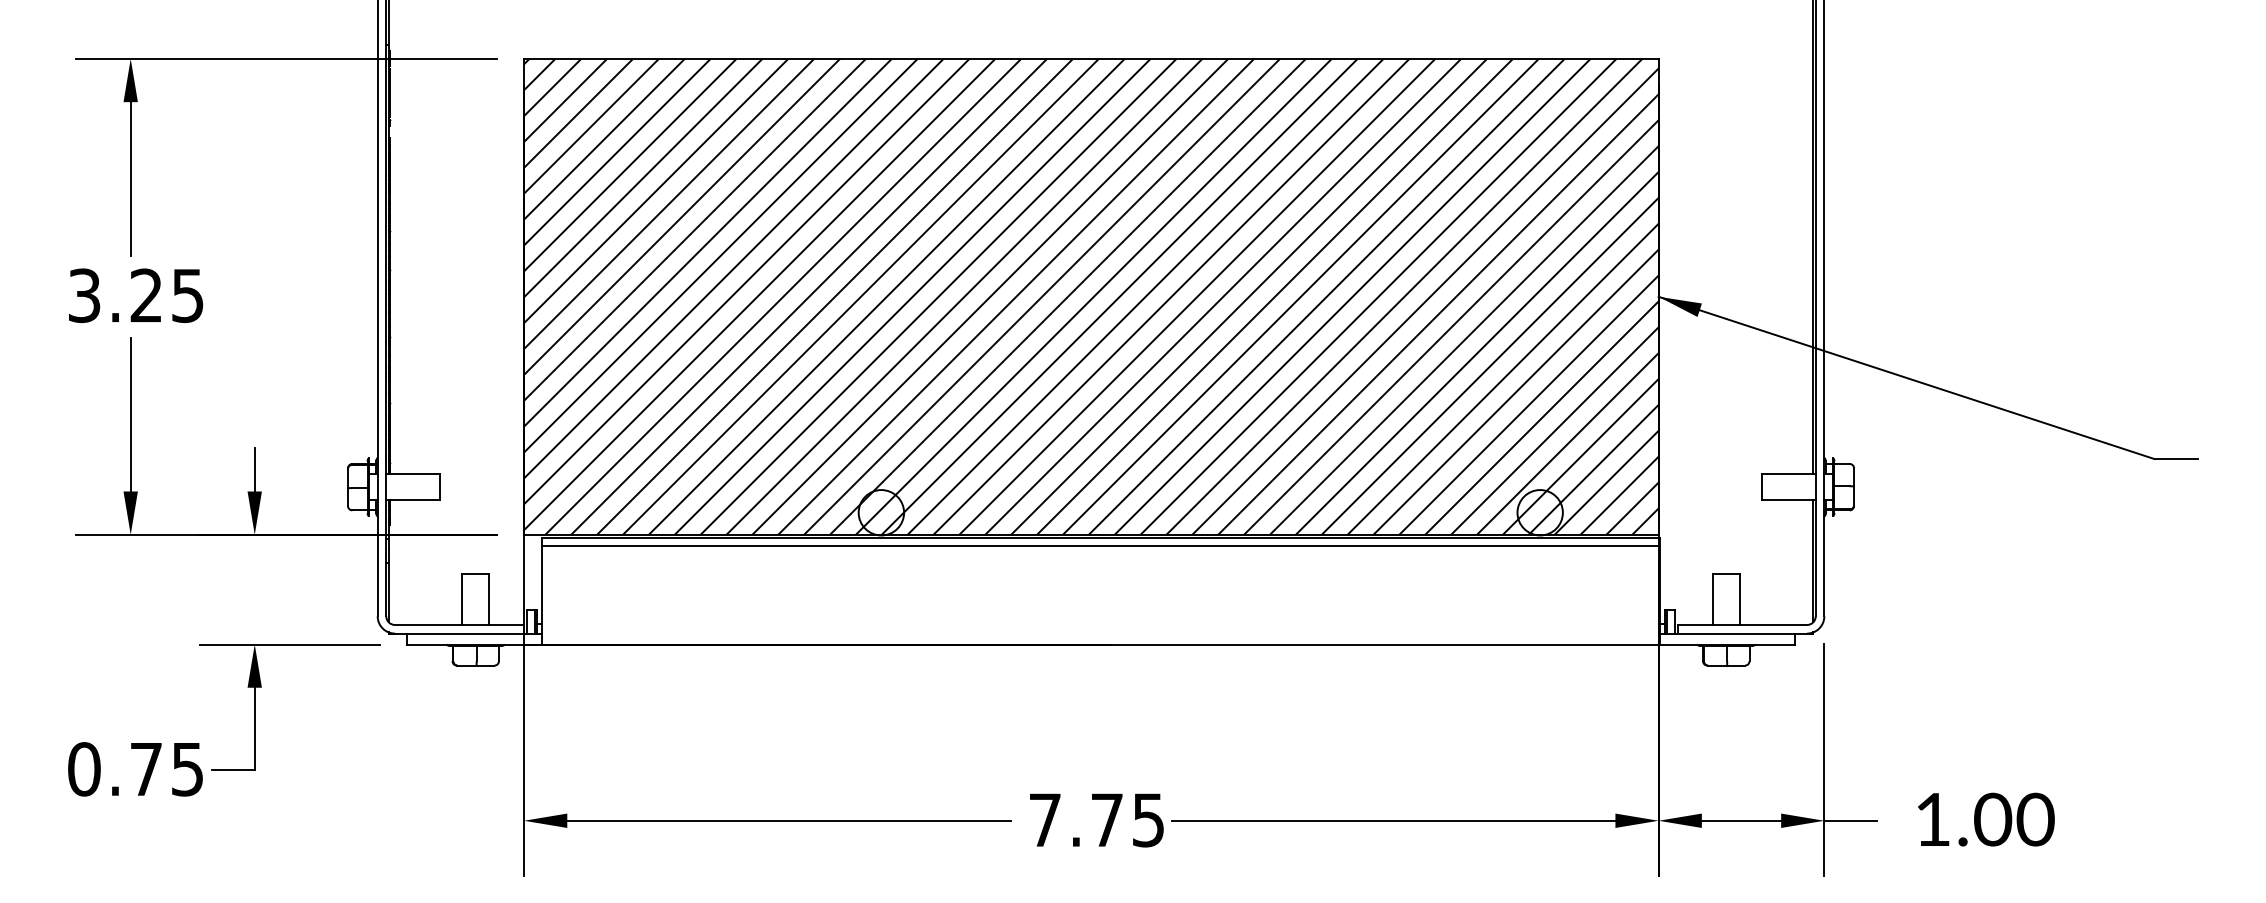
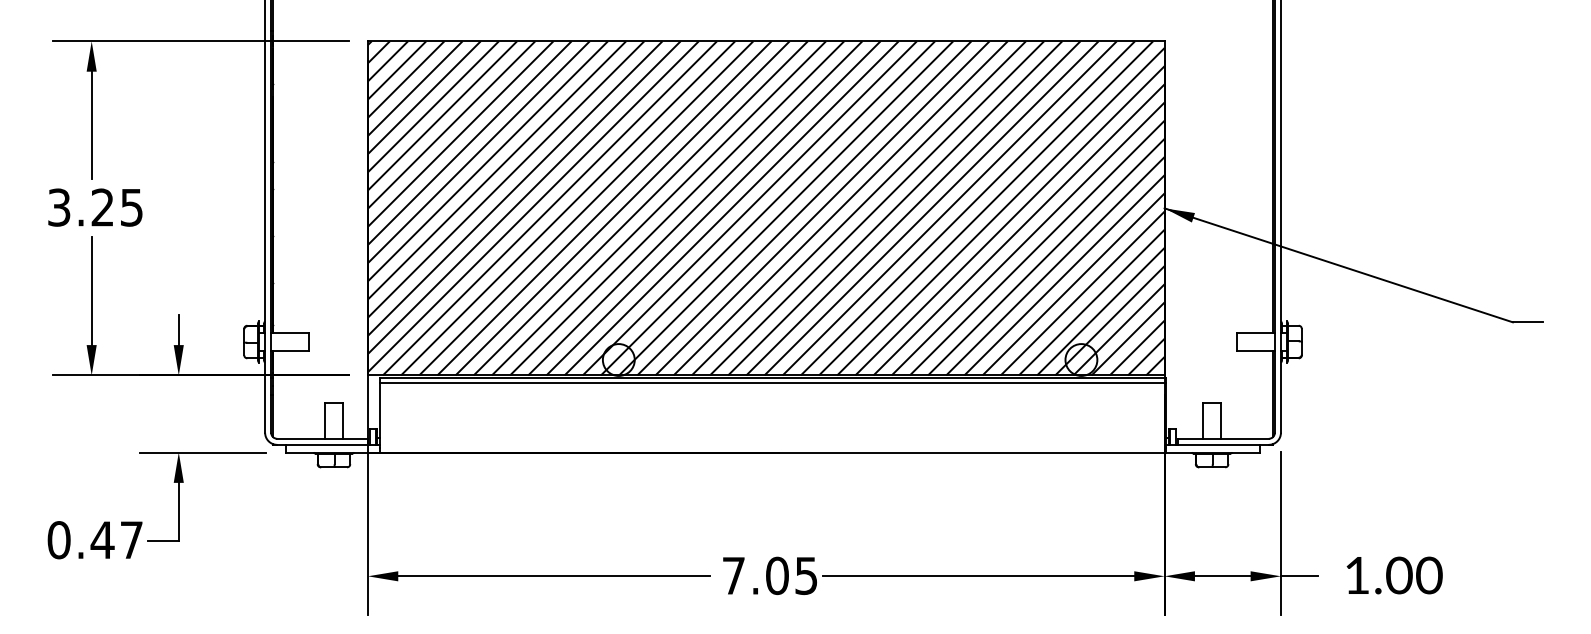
text: (166, 769) -> (116, 540), 0.75 -> 0.47
text: (1107, 819) -> (777, 575), 7.75 -> 7.05

